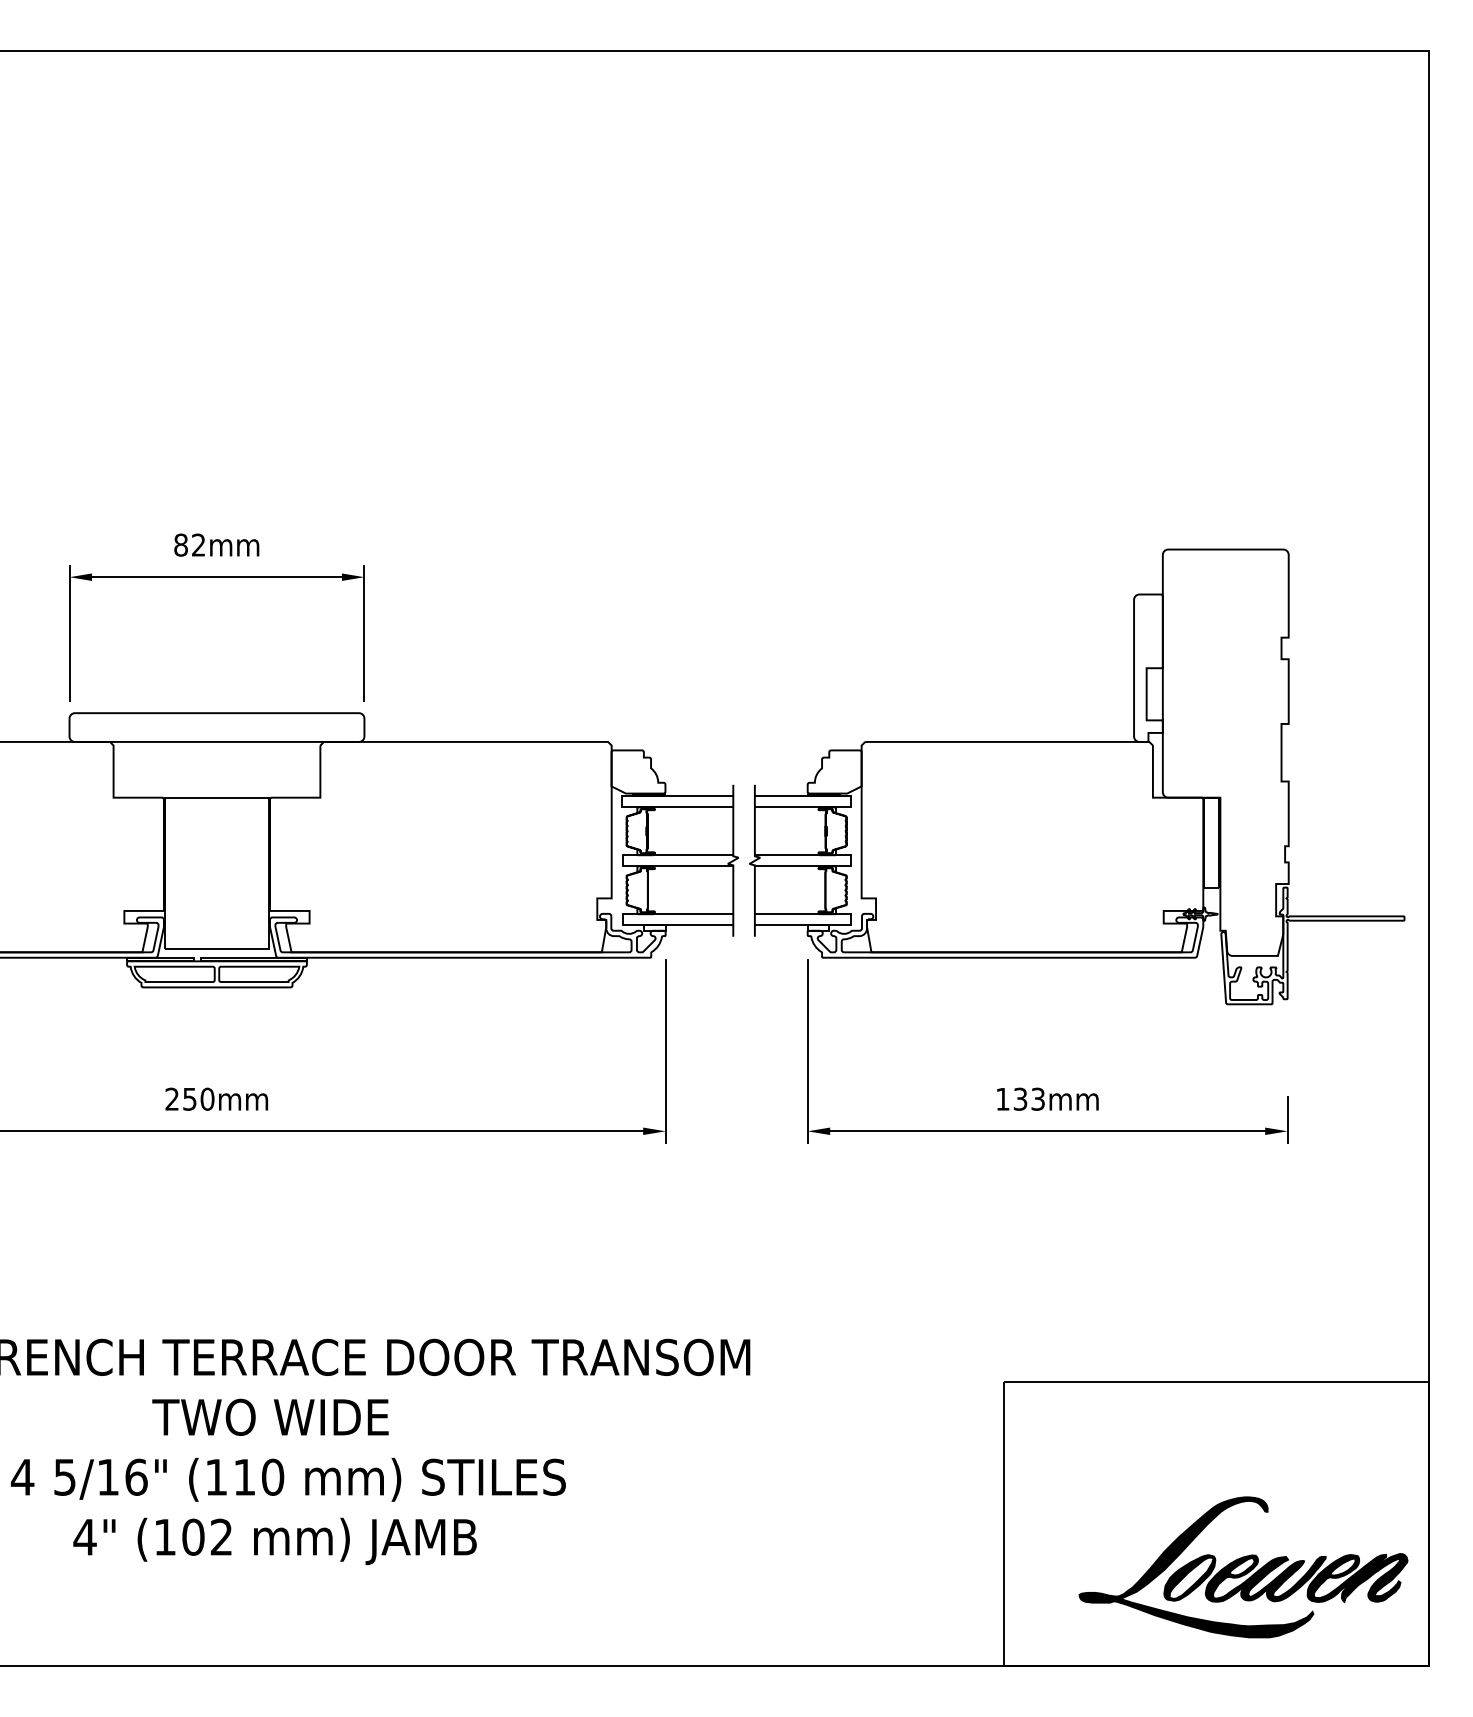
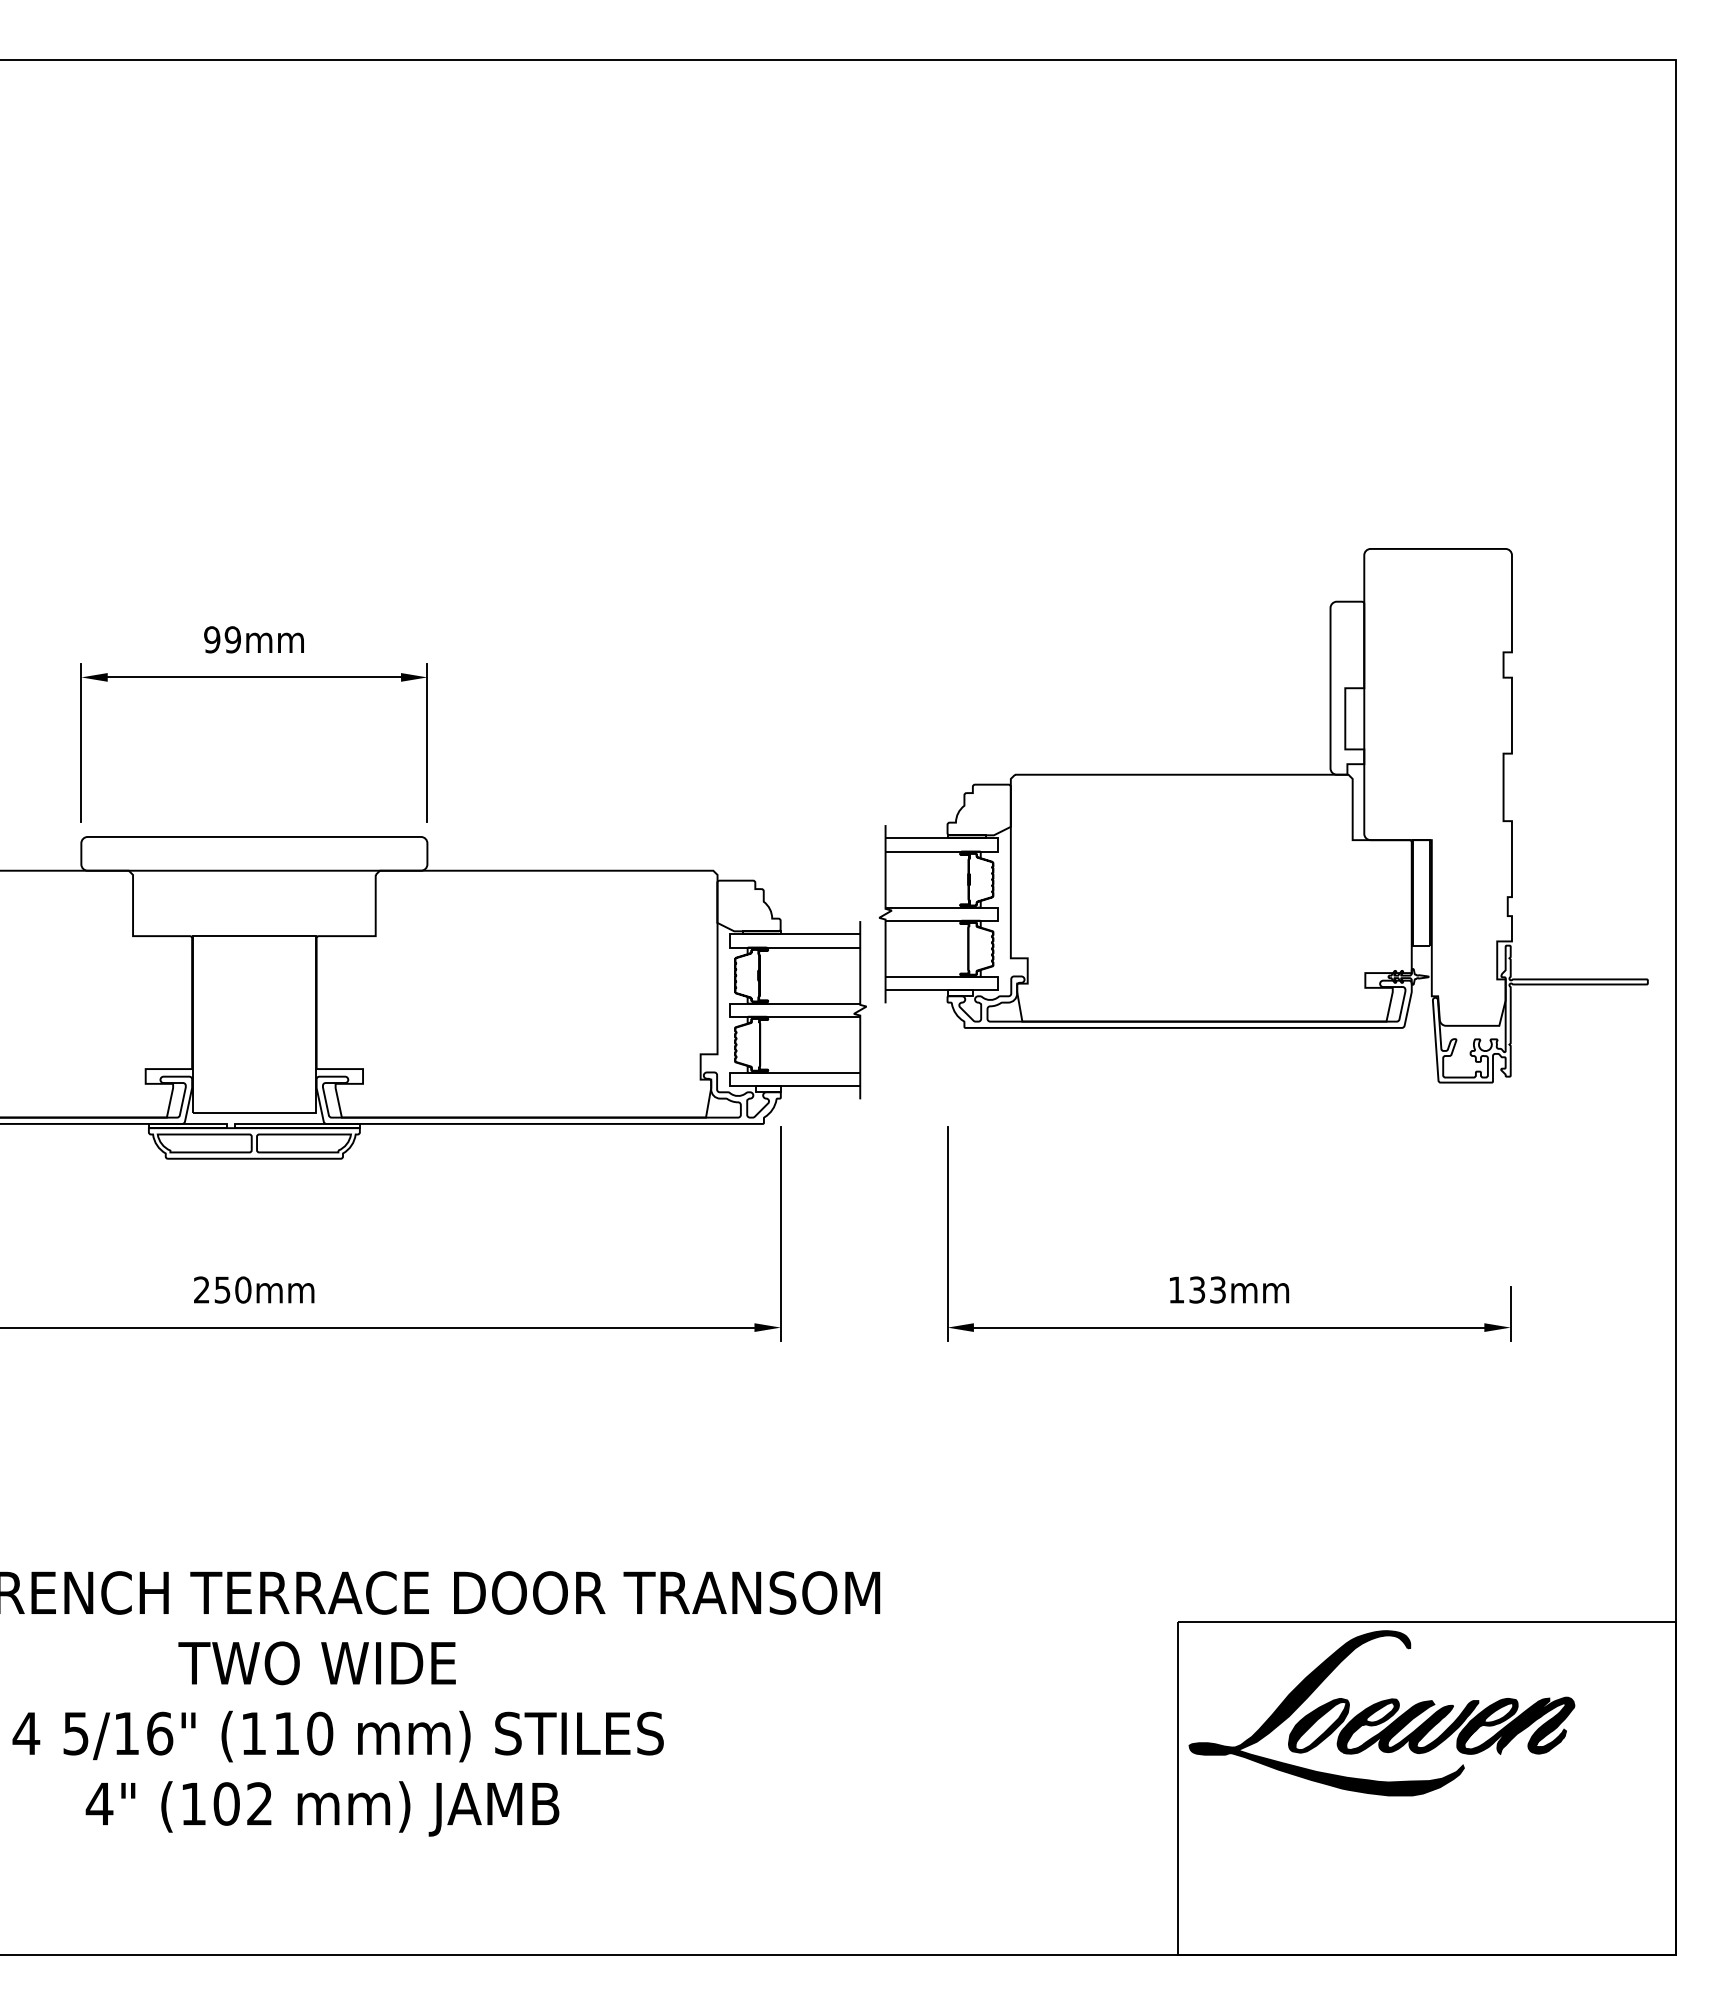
text: (189, 544) -> (222, 639), 82mm -> 99mm
part: (1076, 776) -> (1263, 815), moved
part: (1243, 1567) -> (1381, 1713), moved

